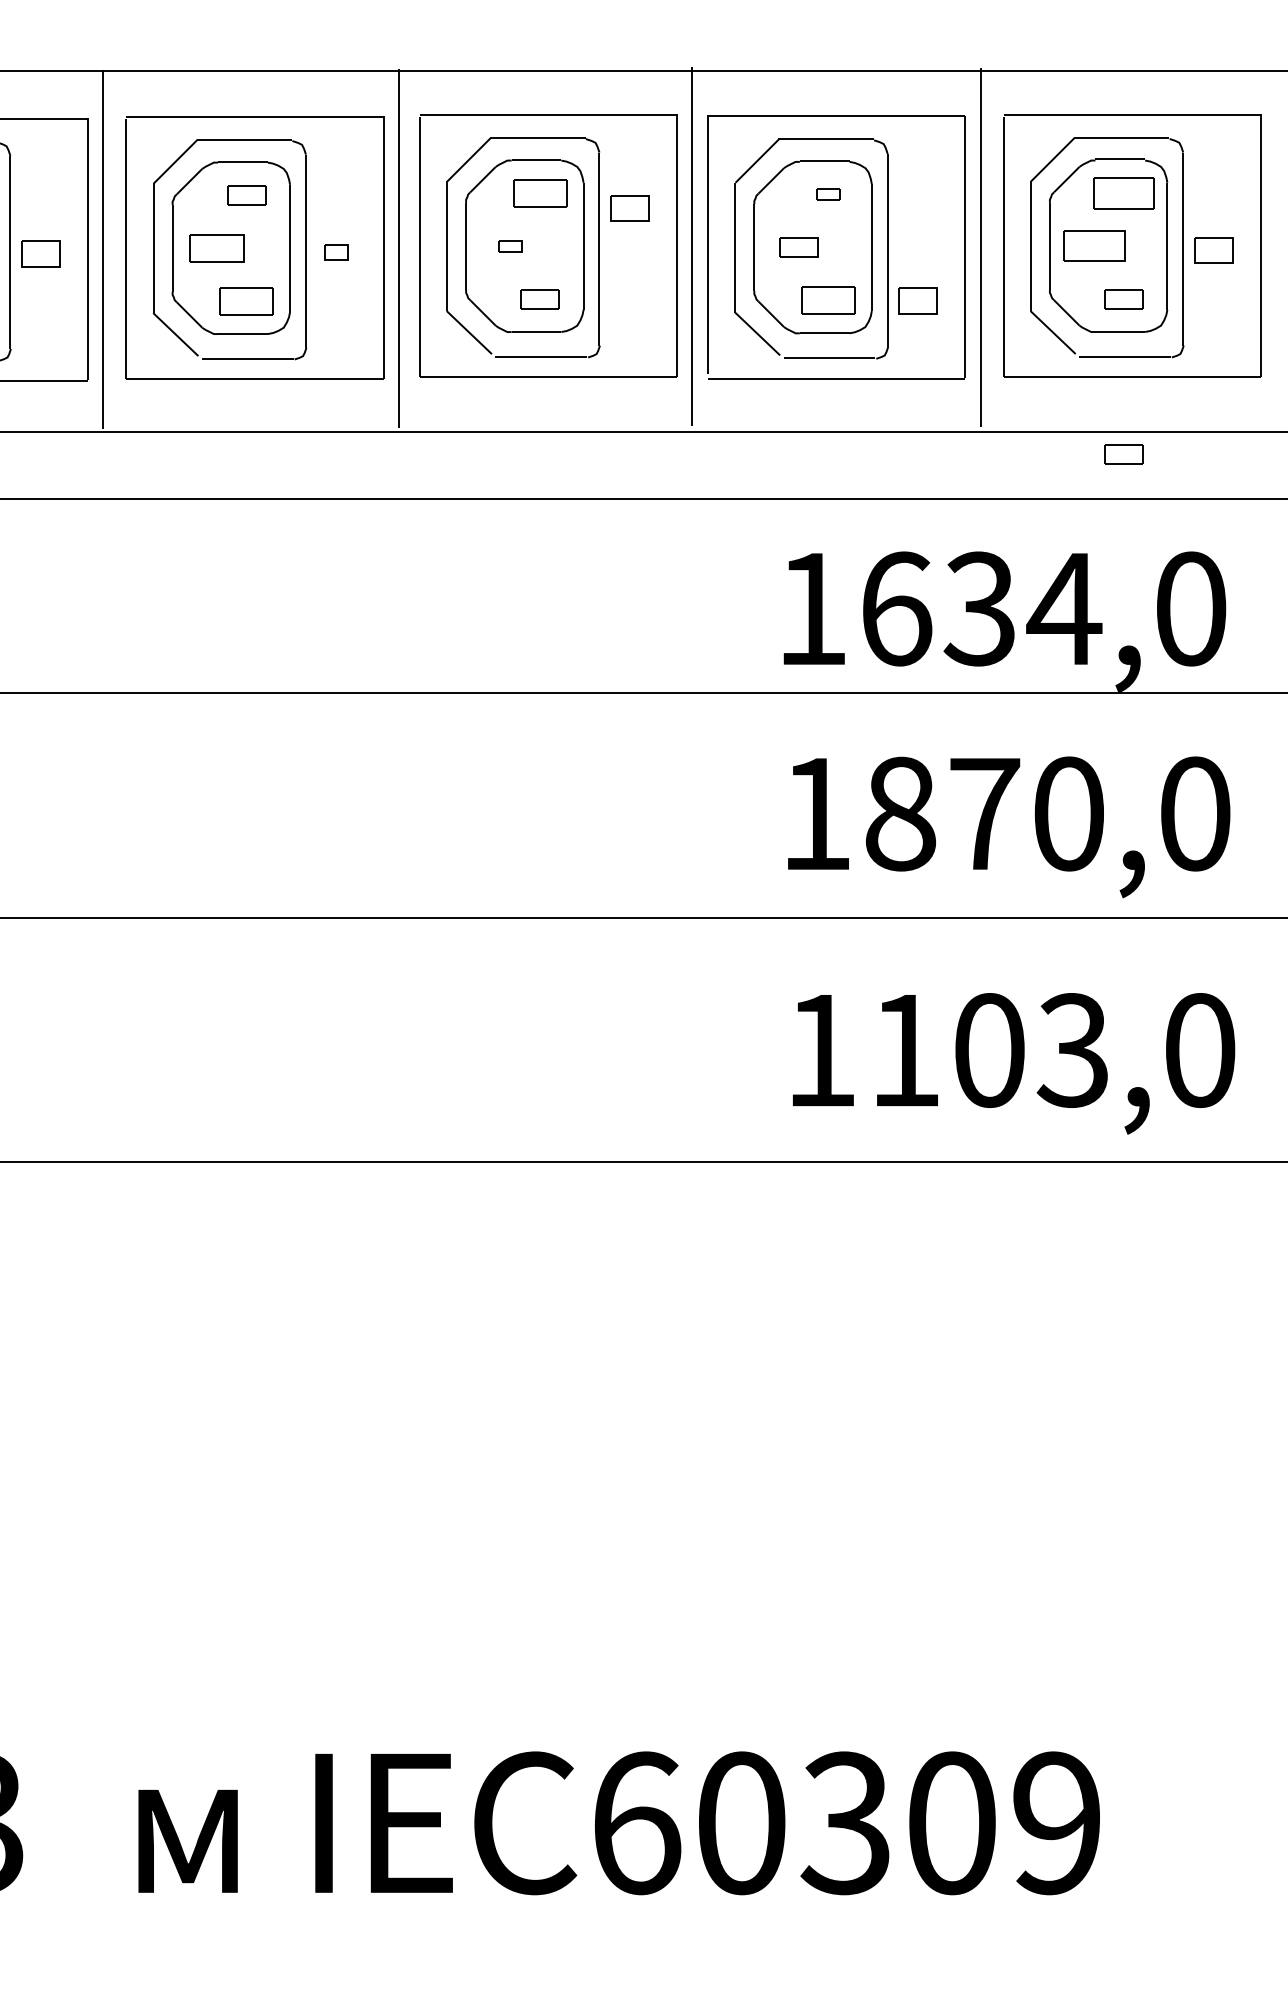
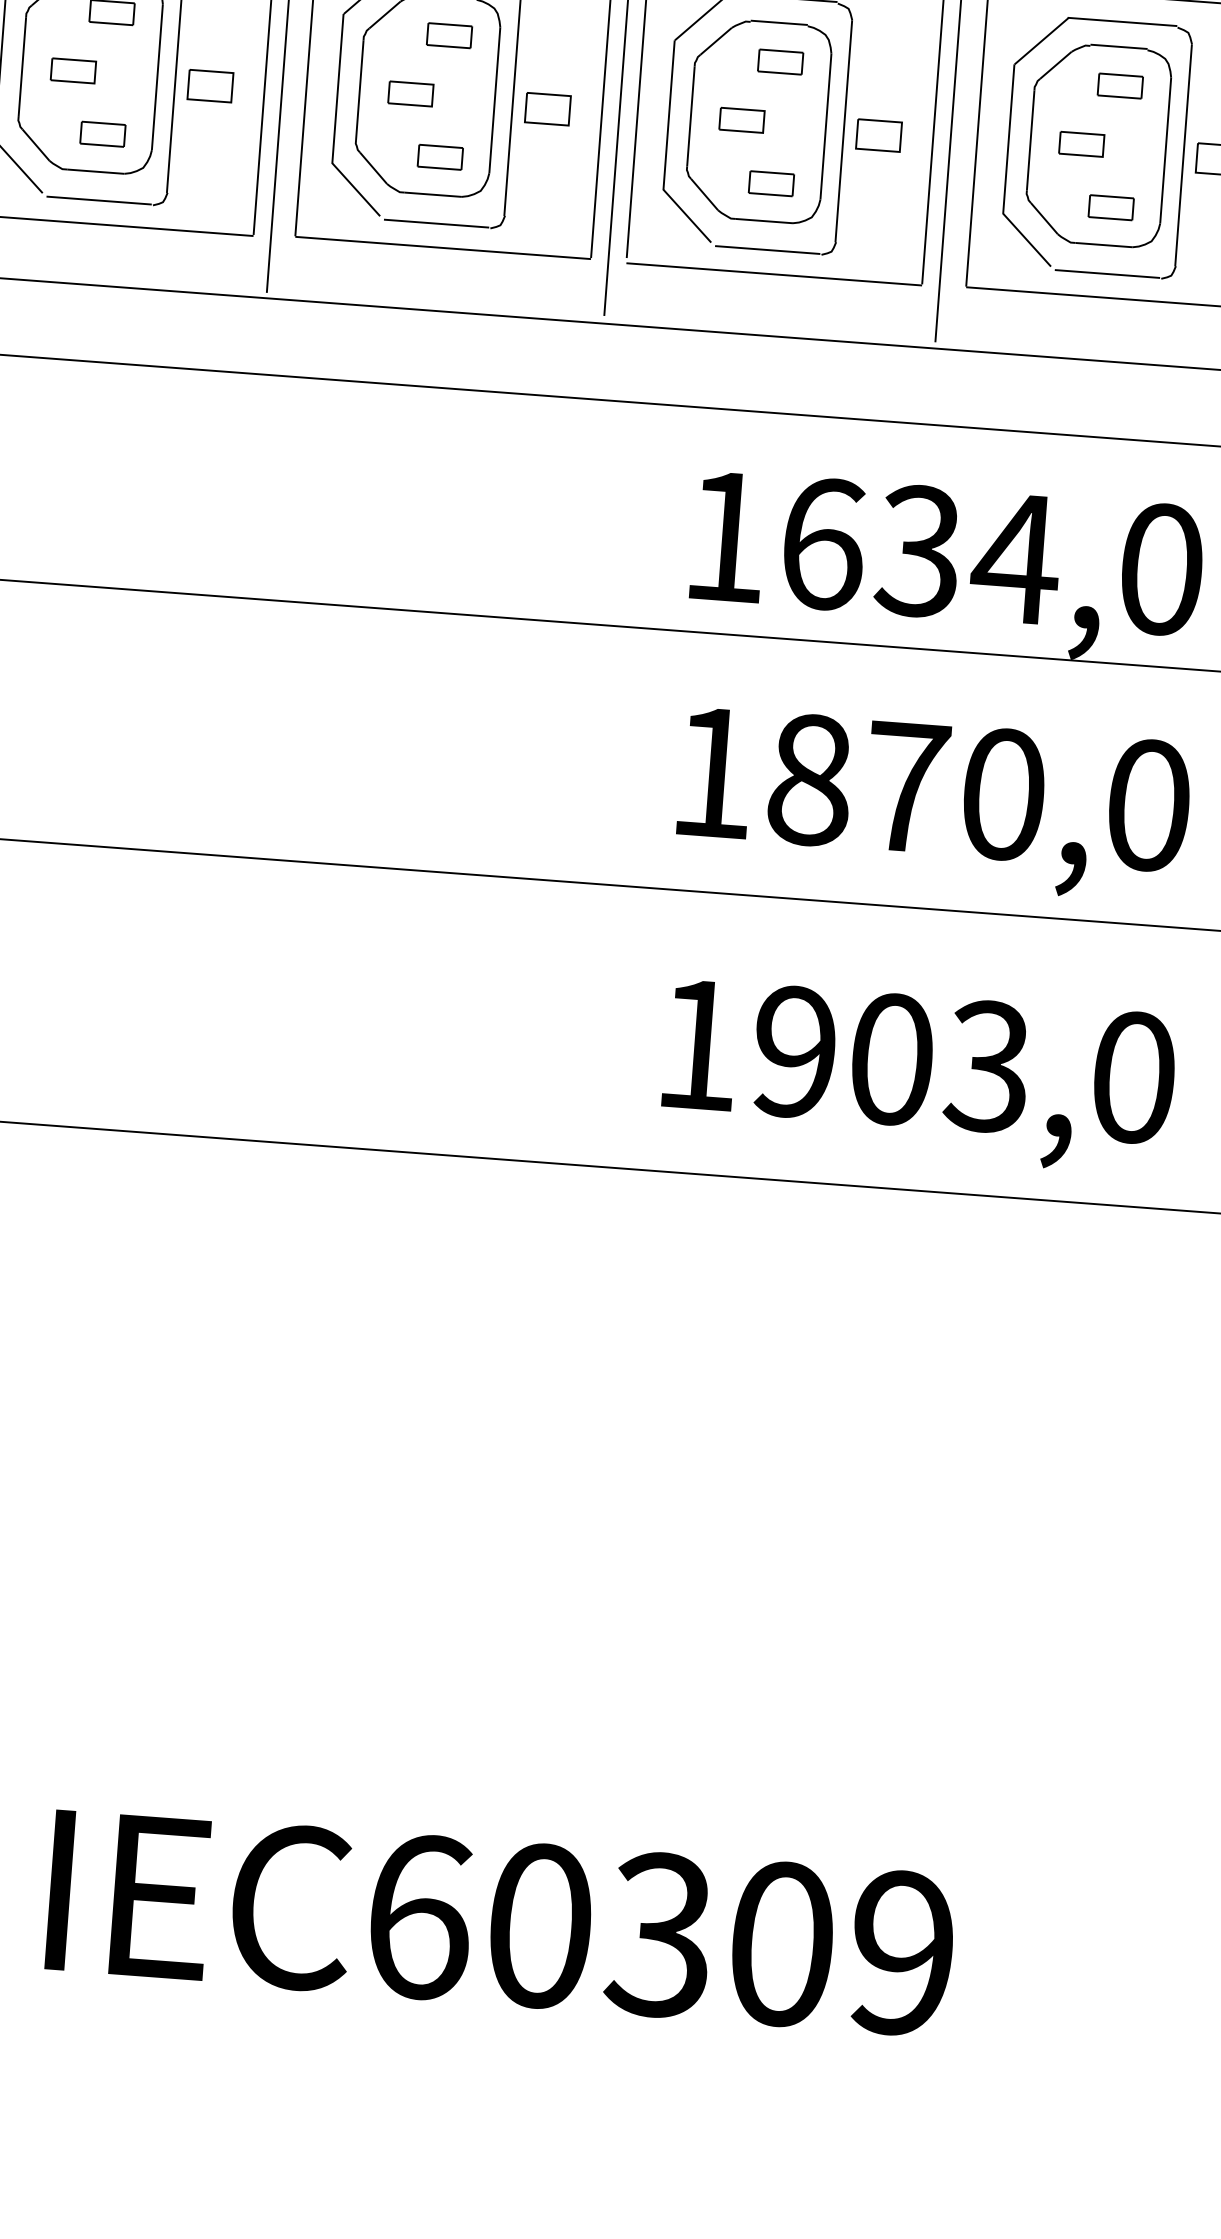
part: (539, 193) -> (448, 35), size x0.71
part: (1123, 193) -> (1119, 86), size x0.62
part: (828, 194) -> (780, 61), size x1.67
part: (629, 208) -> (547, 109), moved
part: (510, 246) -> (410, 94), size x1.67
part: (1093, 246) -> (1080, 144), size x0.62
part: (216, 248) -> (72, 71), size x0.71
part: (336, 252) -> (210, 86), size x1.67
part: (828, 300) -> (771, 183), size x0.71
part: (917, 300) -> (878, 135), moved
part: (246, 301) -> (102, 134), size x0.71
part: (1123, 454) -> (1097, 386), removed
text: (904, 1050) -> (794, 1052), 1103,0 -> 1903,0

